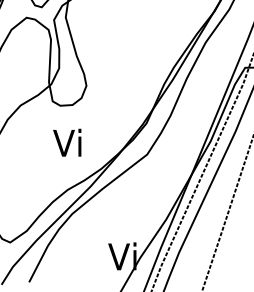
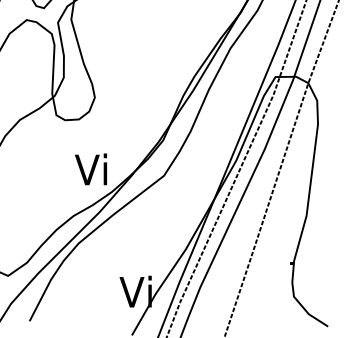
text: (66, 142) -> (90, 169), moved

